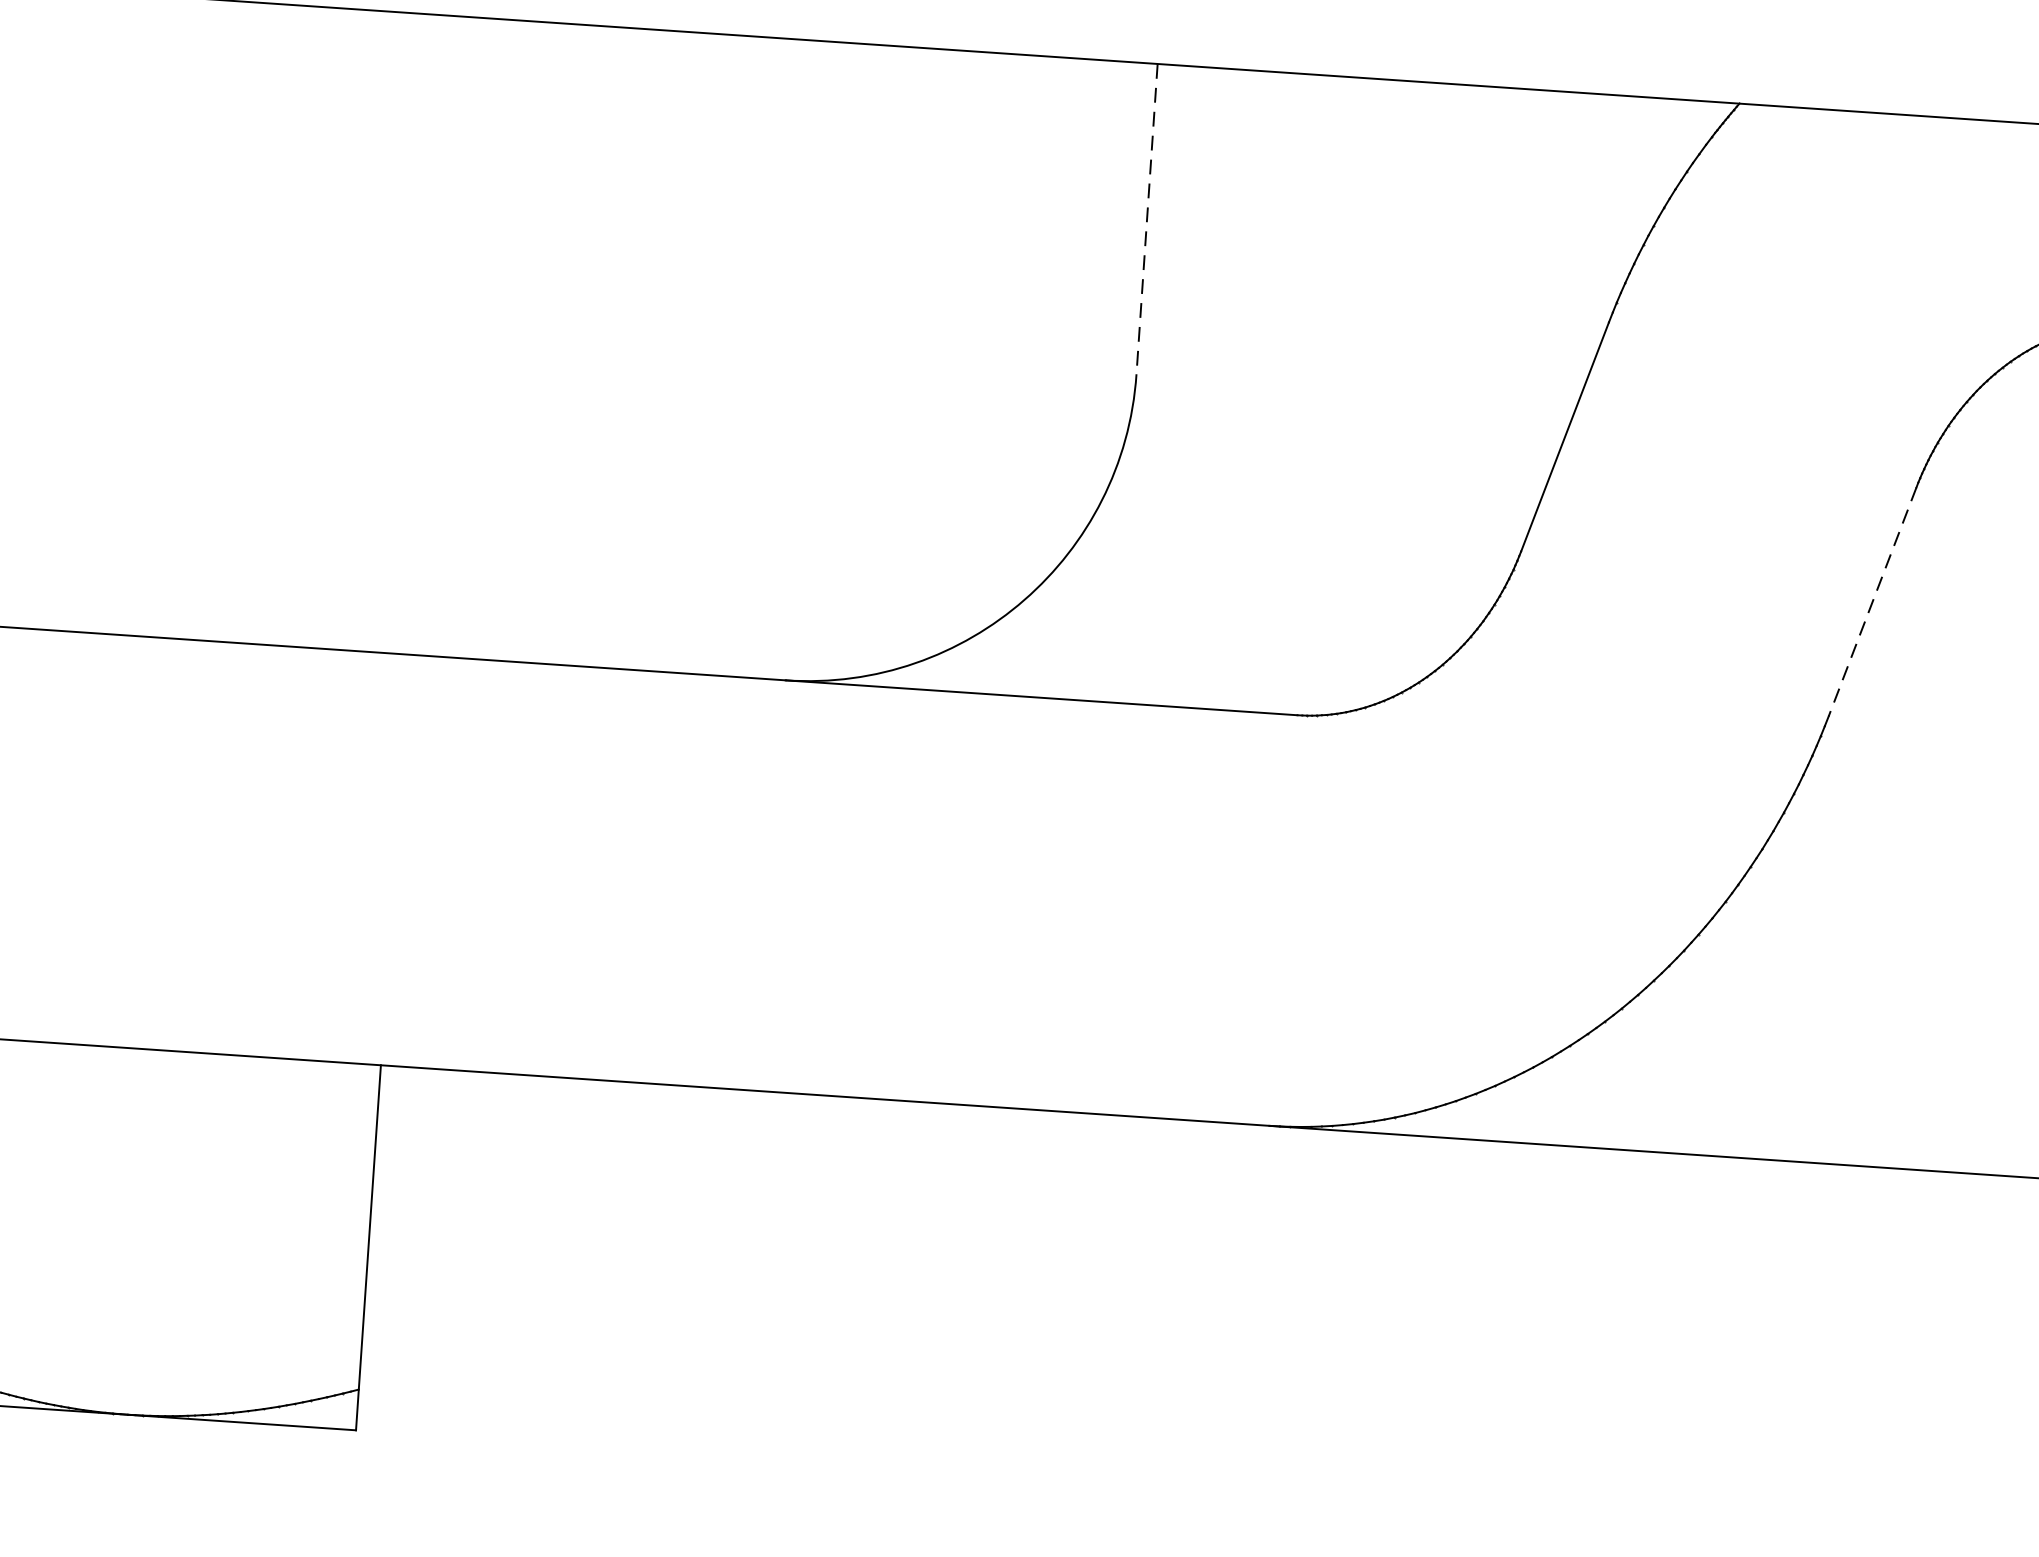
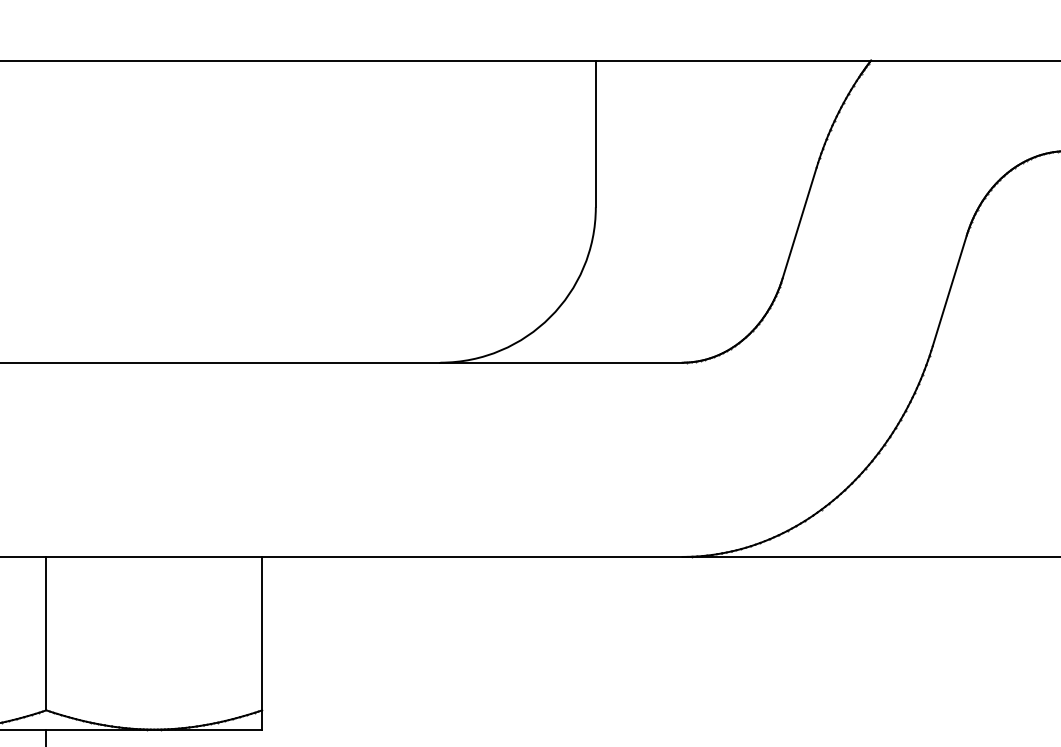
line: (1146, 220) -> (595, 134), dashed -> solid
line: (1872, 601) -> (949, 290), dashed -> solid

